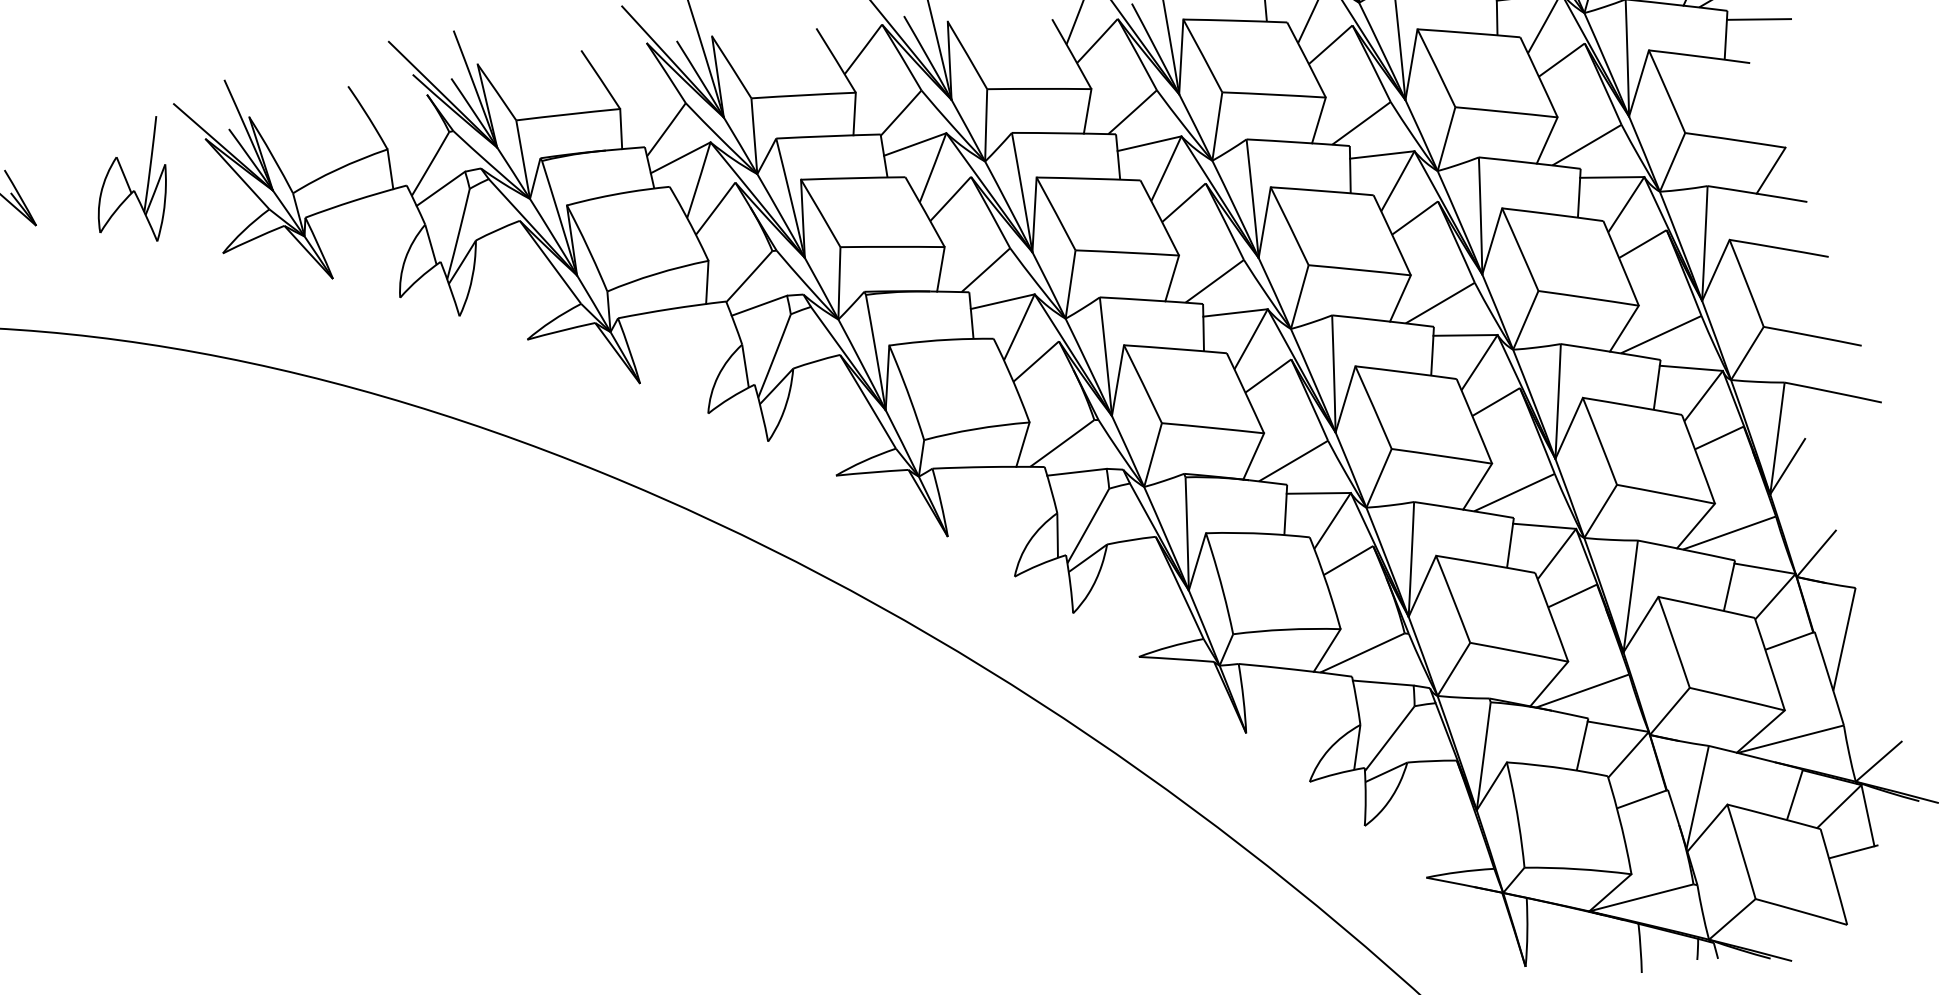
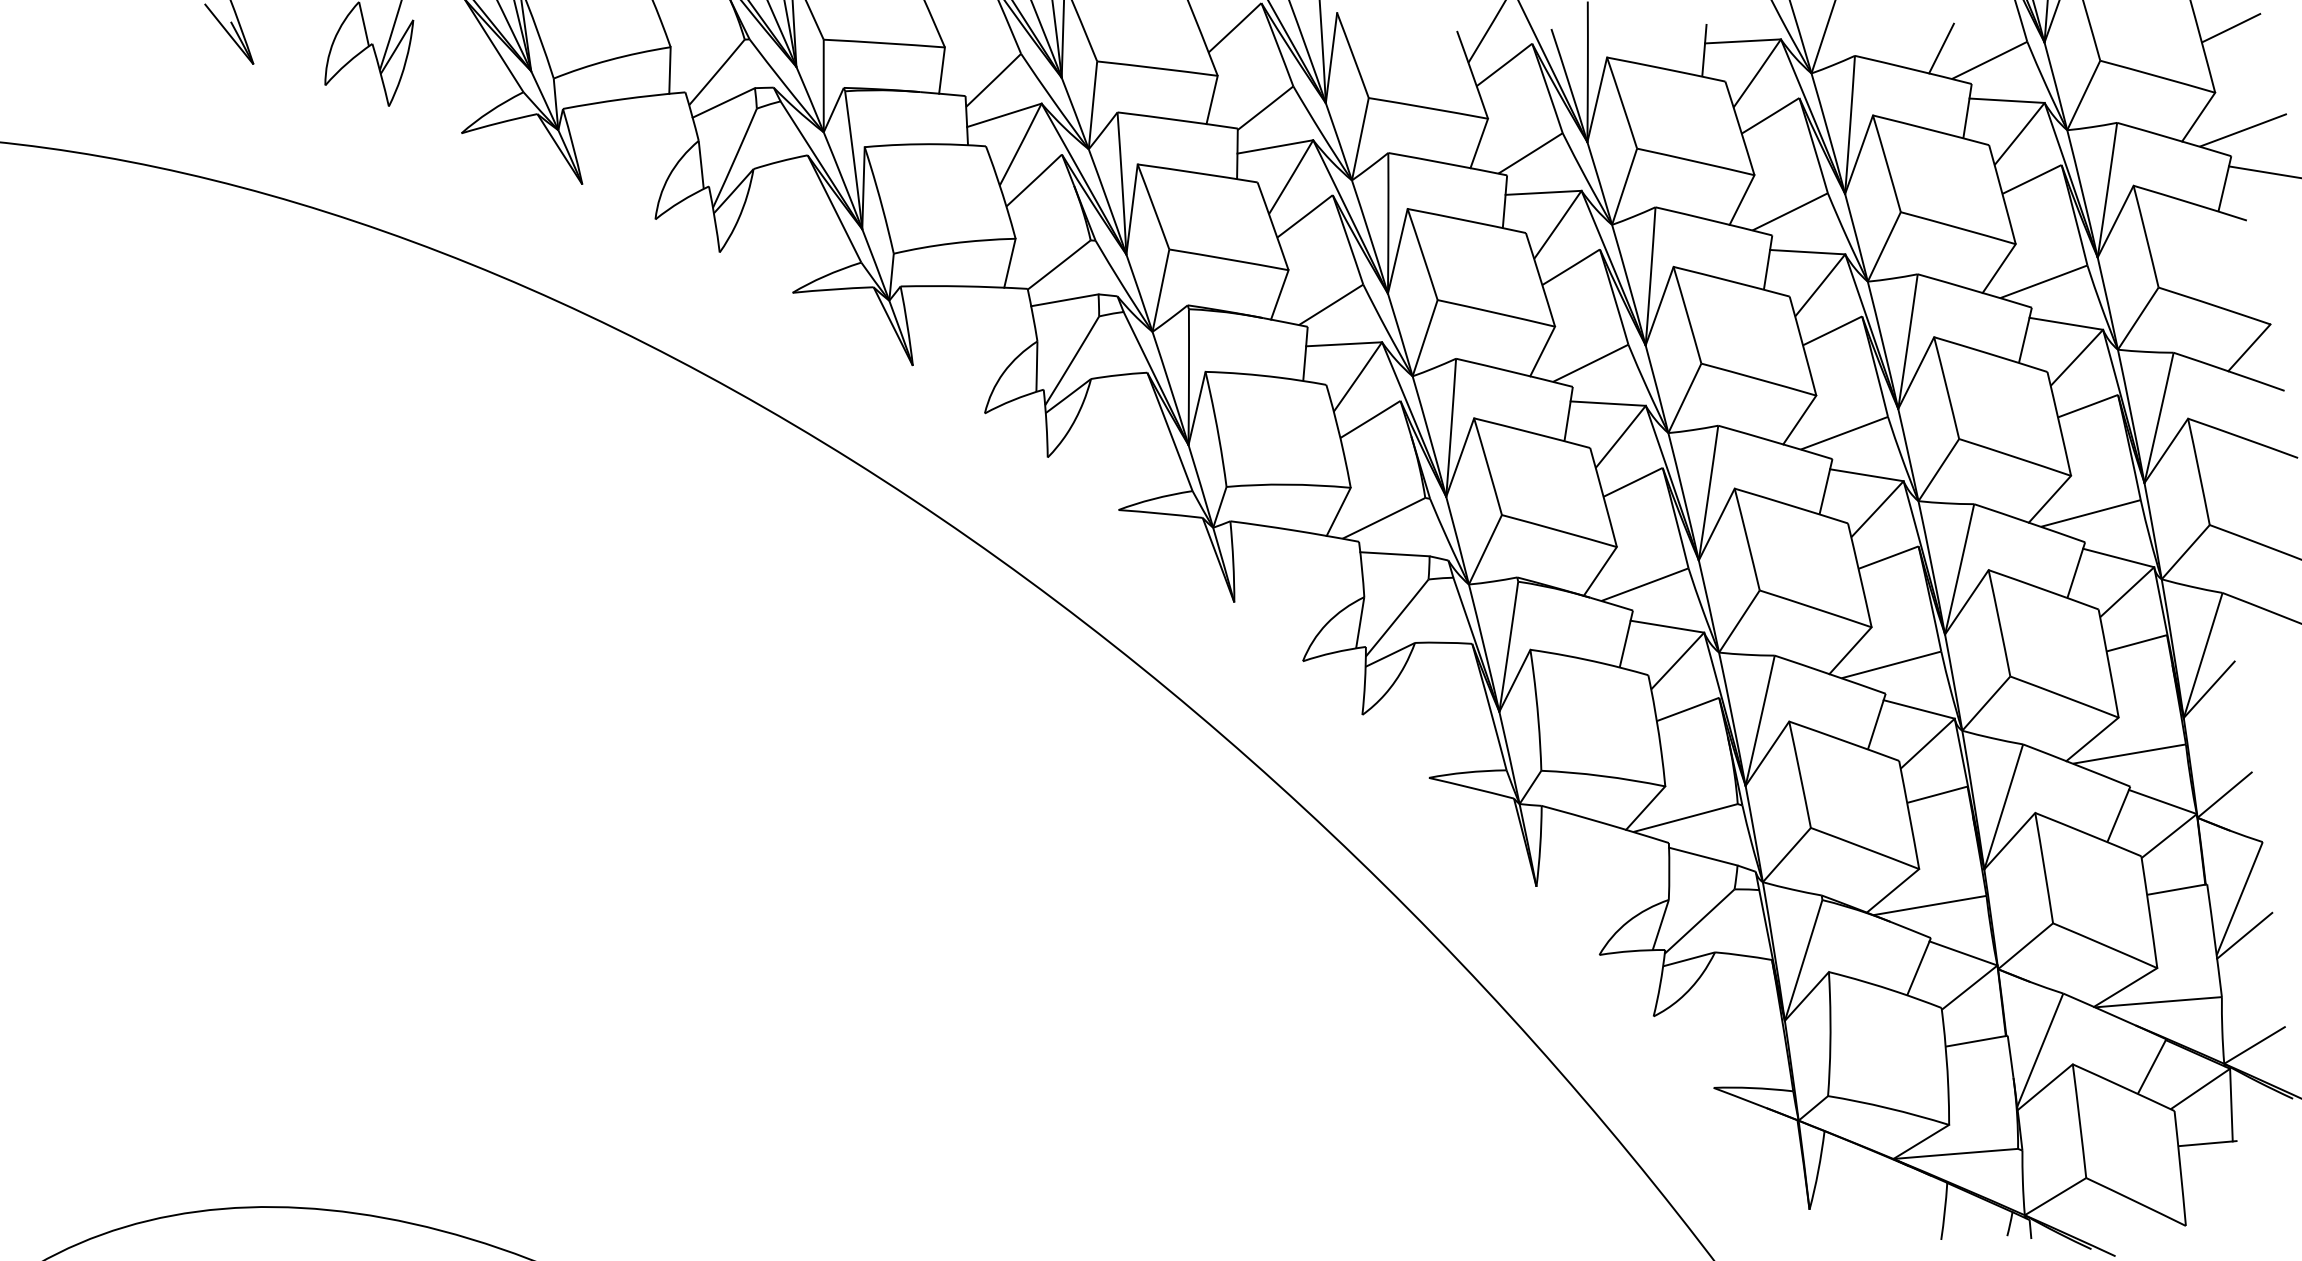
line: (1853, 669) -> (2244, 935), added

